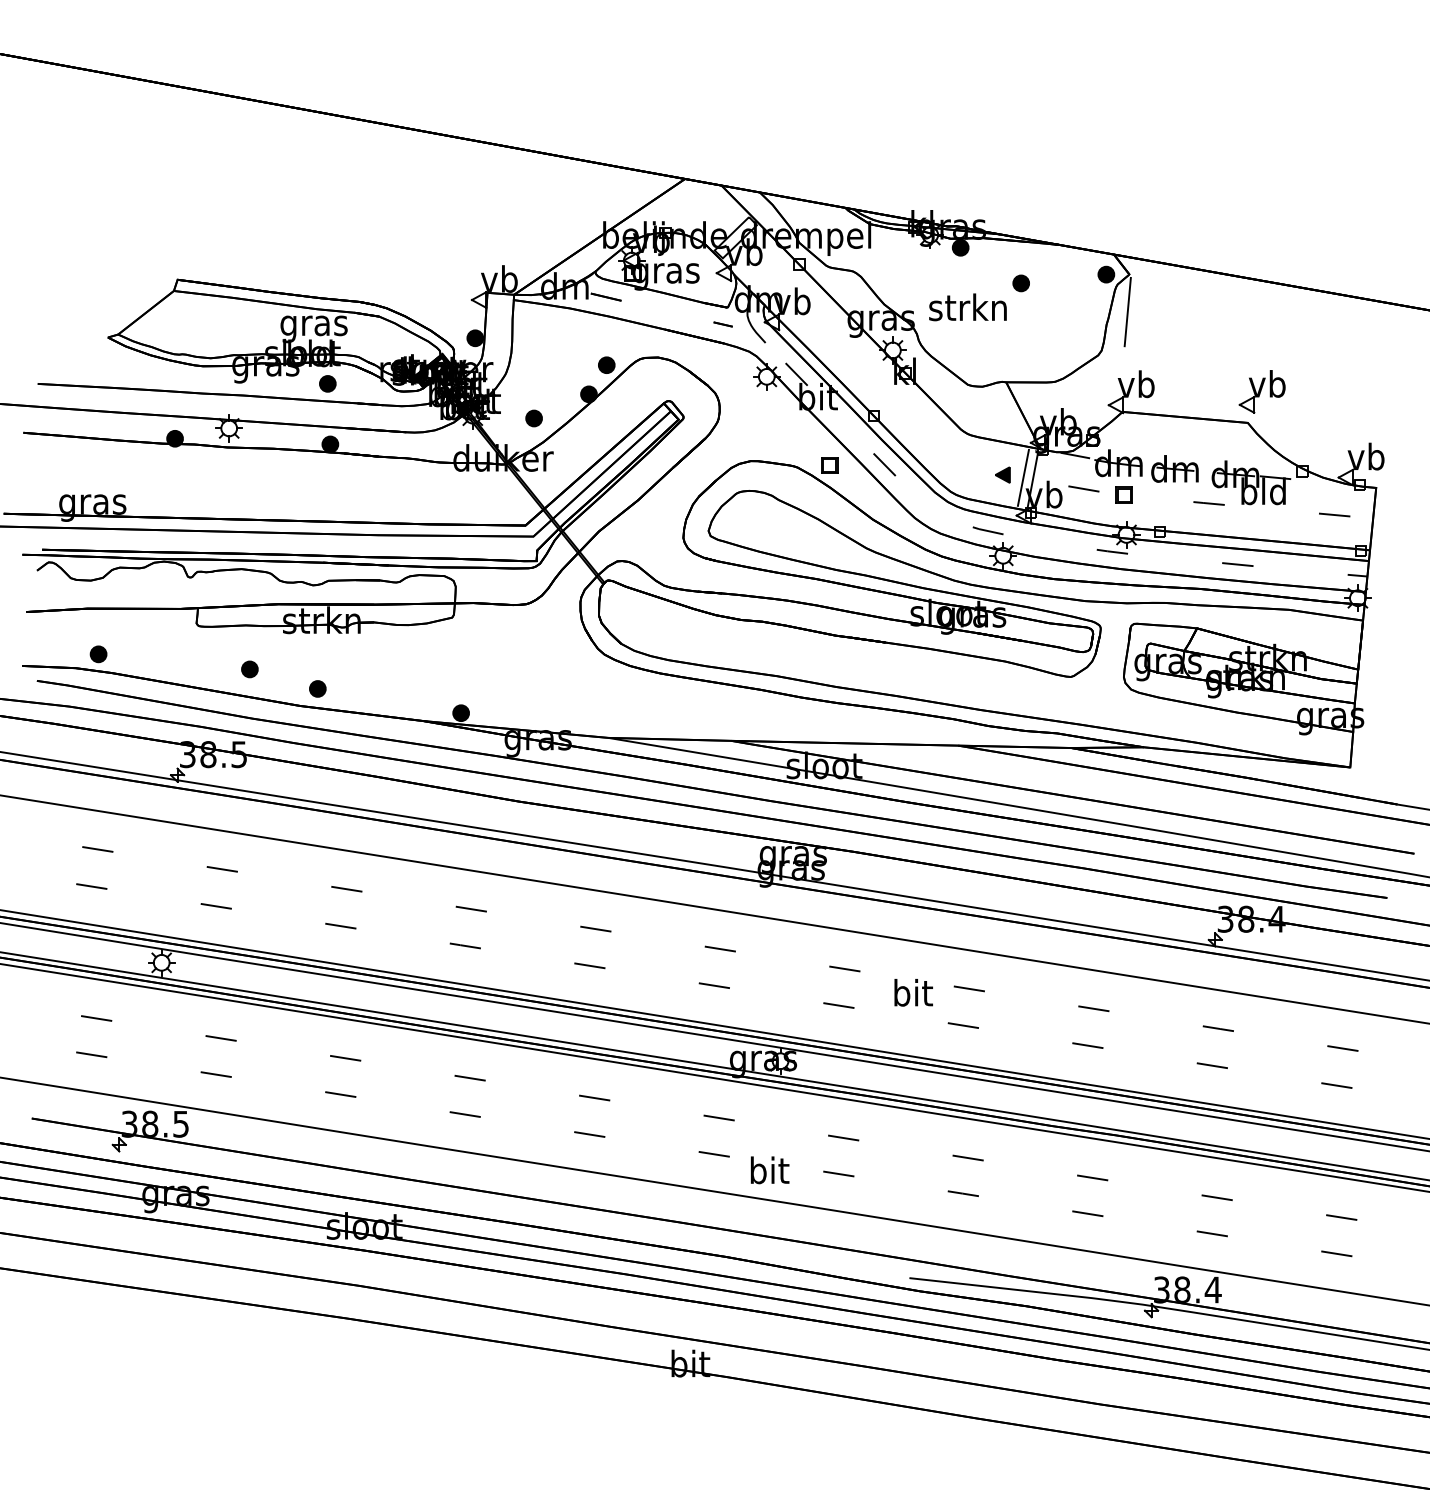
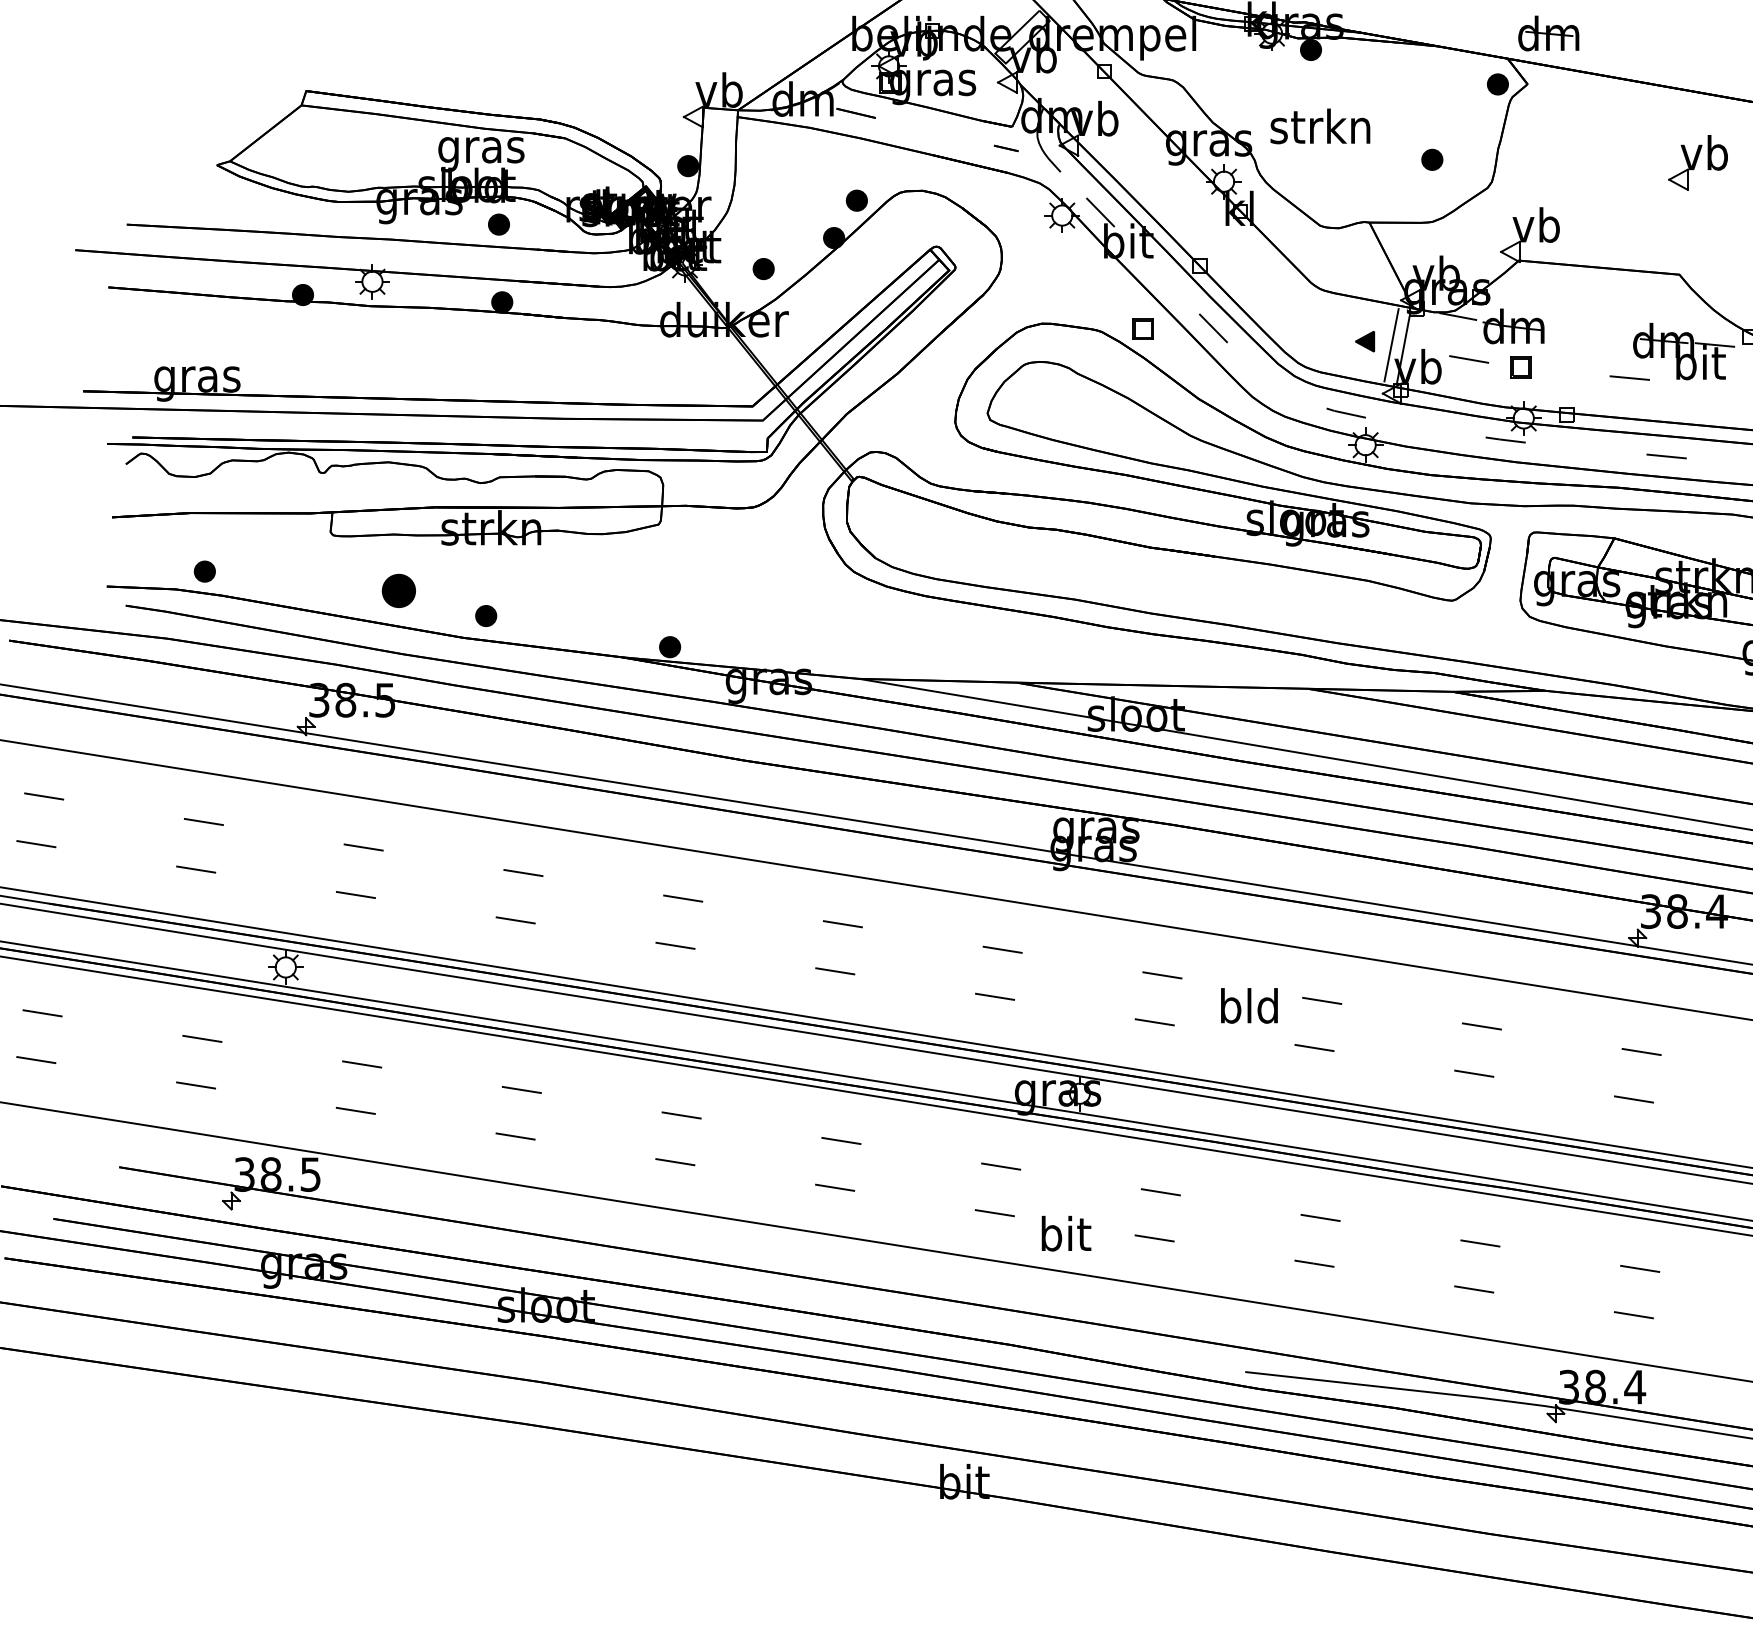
part: (1020, 283) -> (1431, 159), moved
line: (1127, 312) -> (1525, 133), removed
part: (1261, 391) -> (1697, 162), moved
part: (1174, 468) -> (1548, 32), moved
text: (1263, 491) -> (1699, 362), bld -> bit
part: (249, 669) -> (398, 591), size x1.6
text: (912, 992) -> (1249, 1005), bit -> bld

